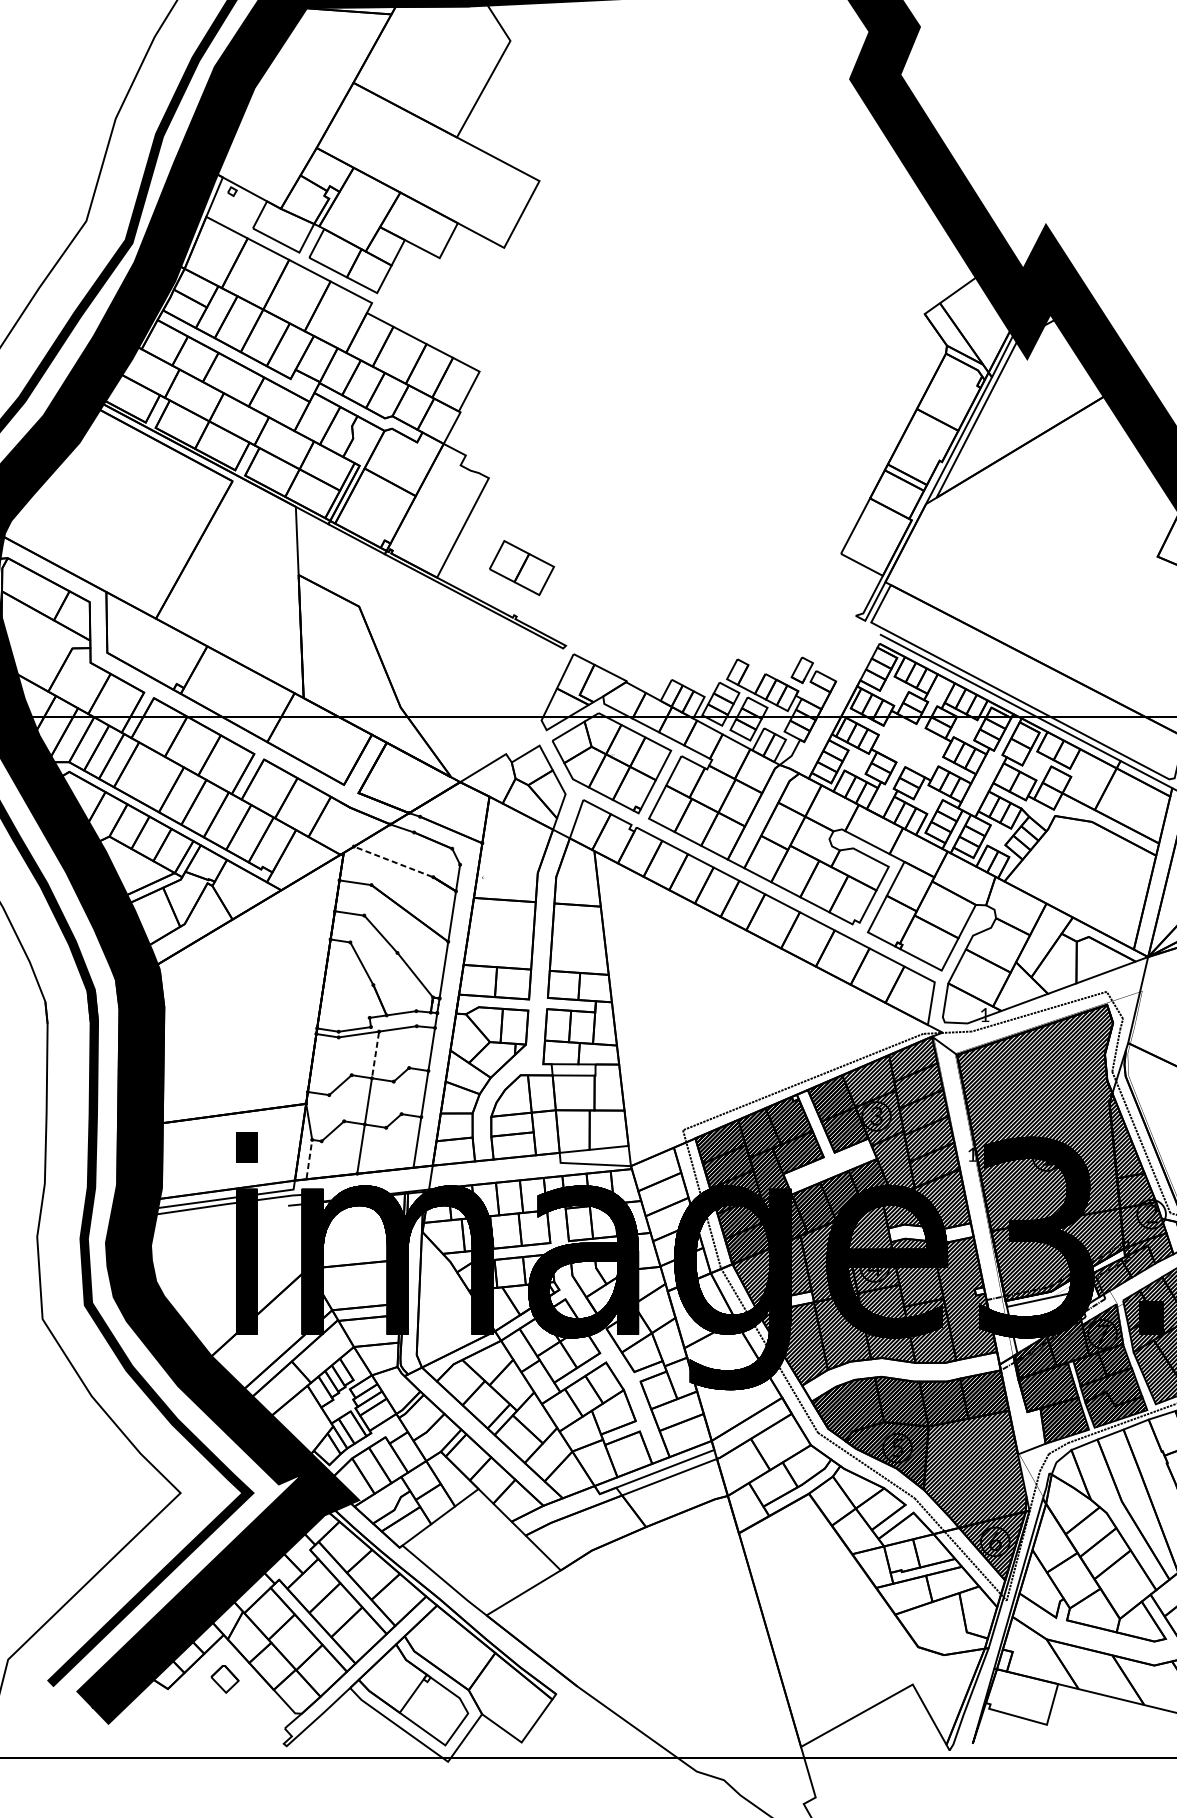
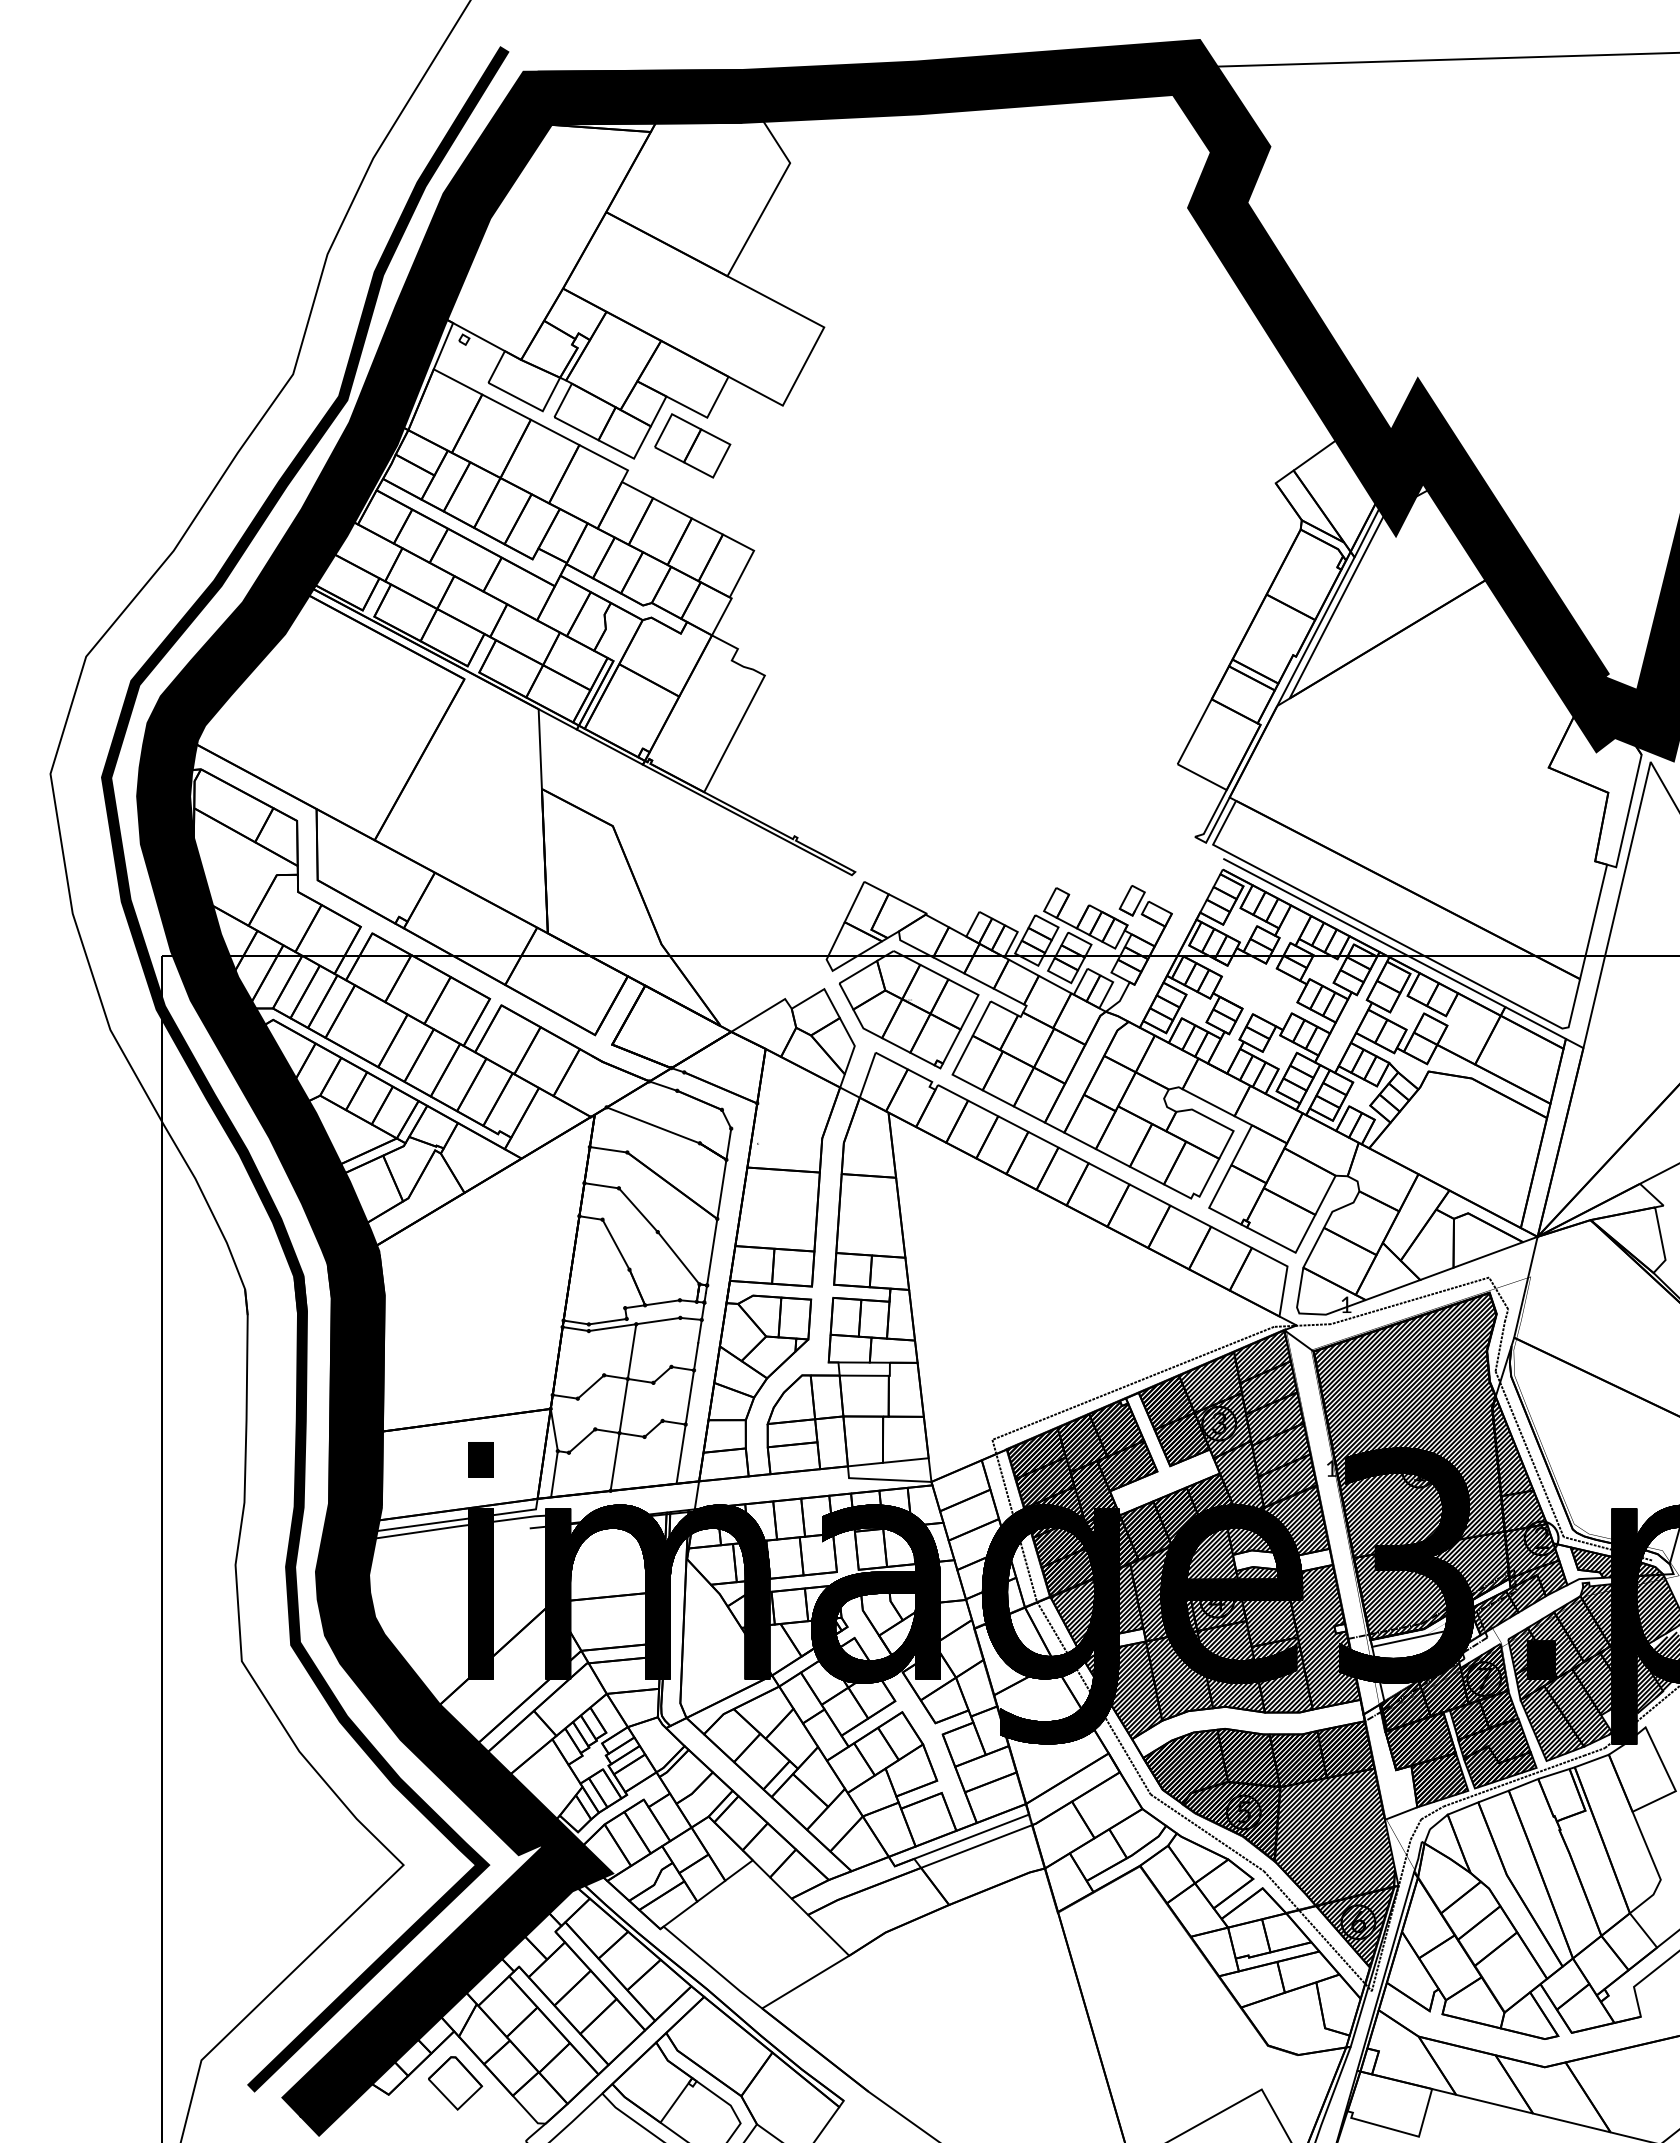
part: (521, 567) -> (692, 445), moved
line: (393, 862) -> (653, 1125), dashed -> solid
line: (375, 1054) -> (632, 1351), dashed -> solid
line: (309, 1158) -> (554, 1473), dashed -> solid
part: (224, 1679) -> (455, 2083), size x1.67

